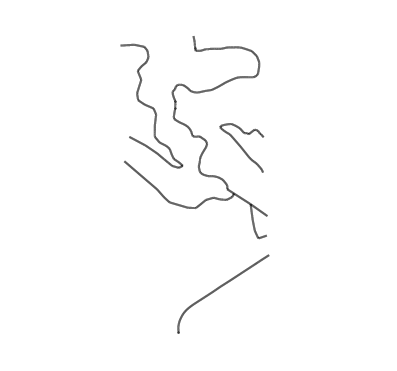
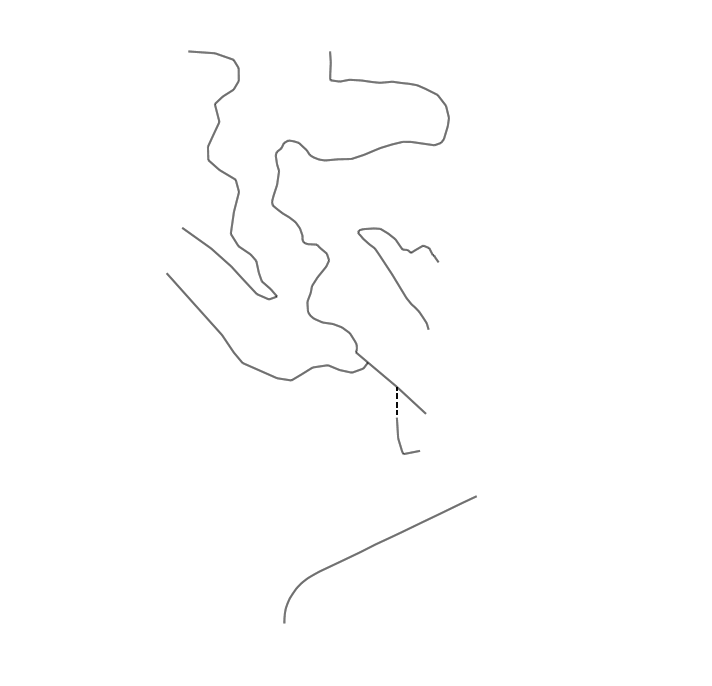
part: (221, 287) -> (377, 546), moved

